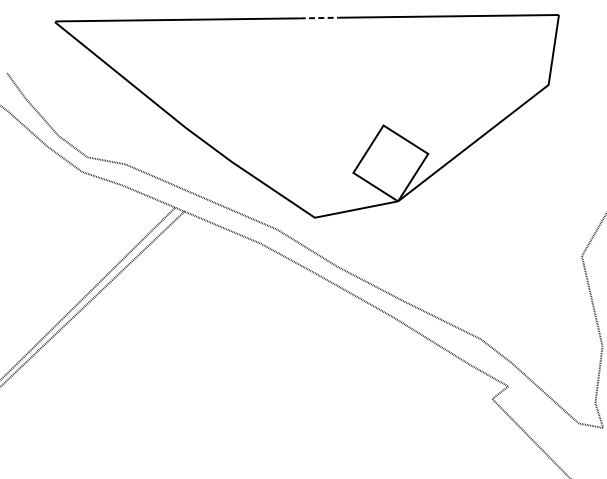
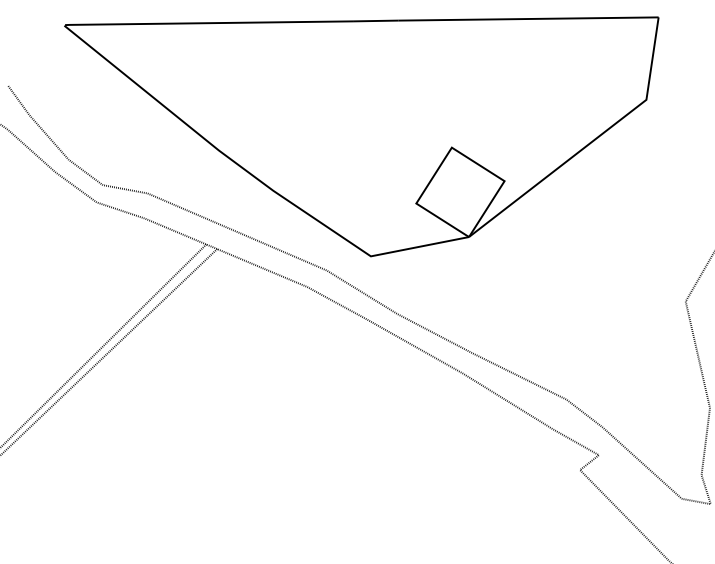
line: (318, 17) -> (375, 20), dashed -> solid

